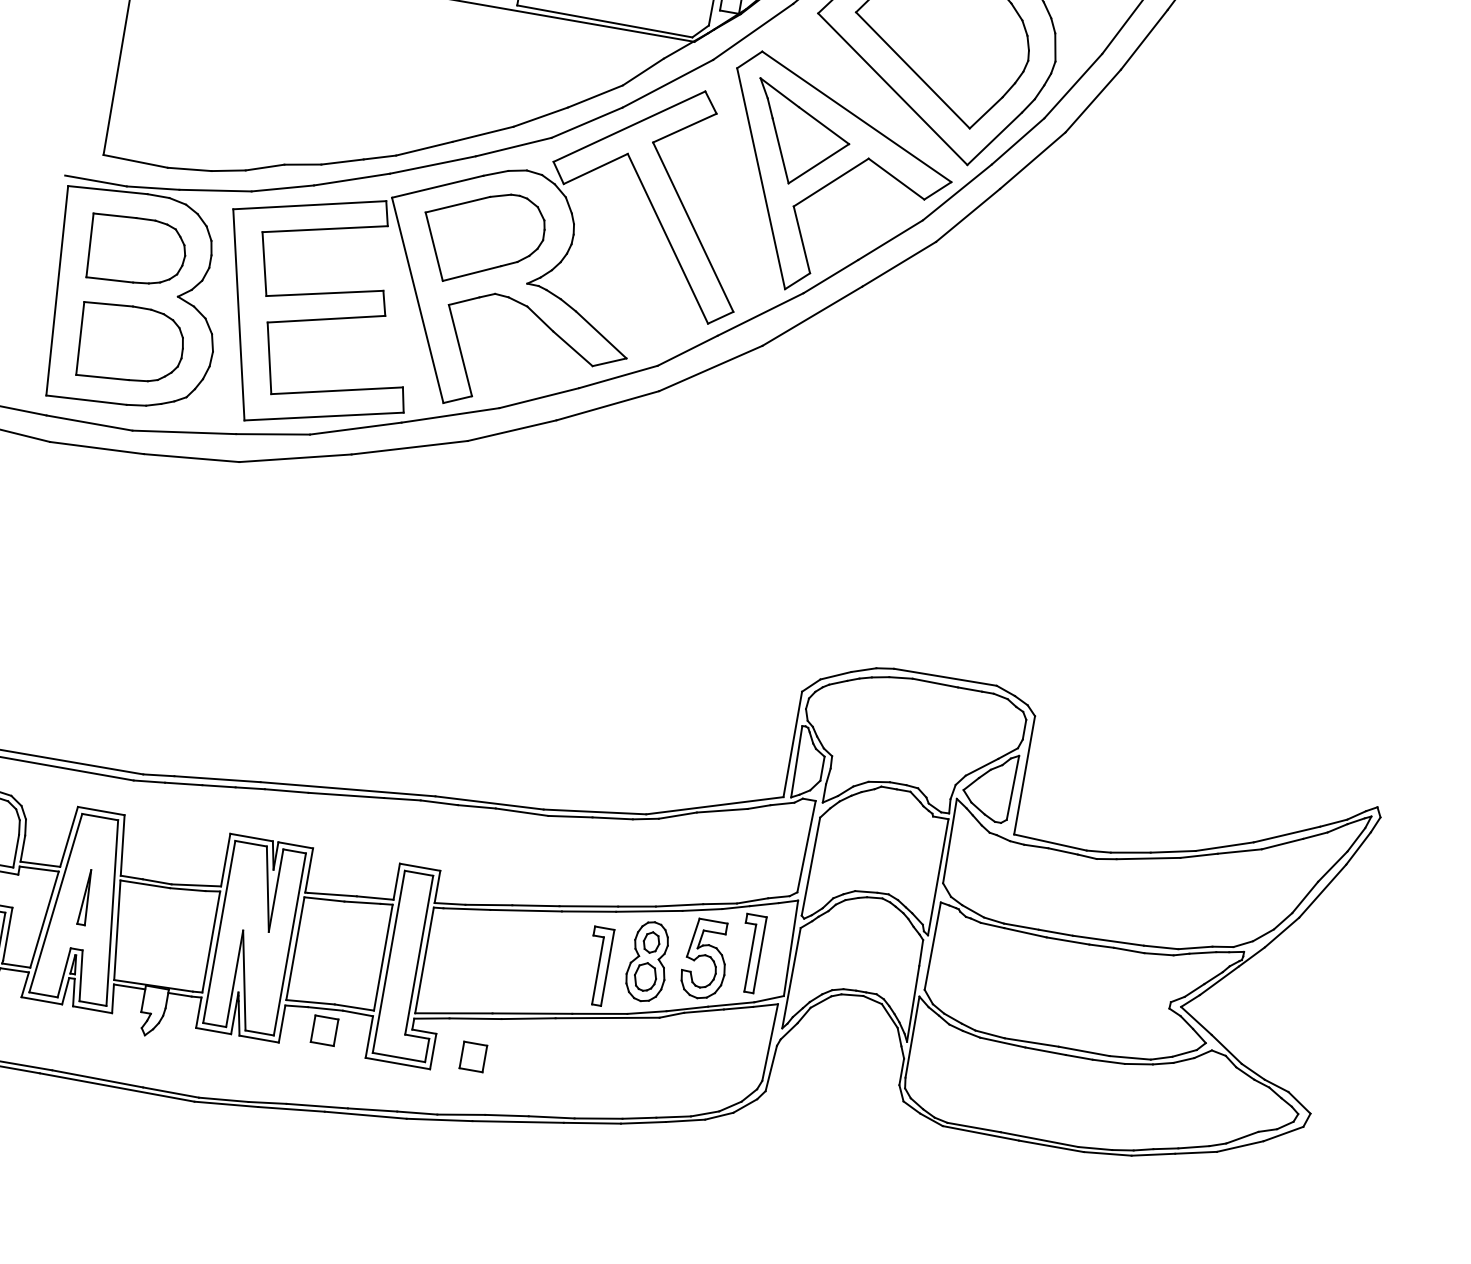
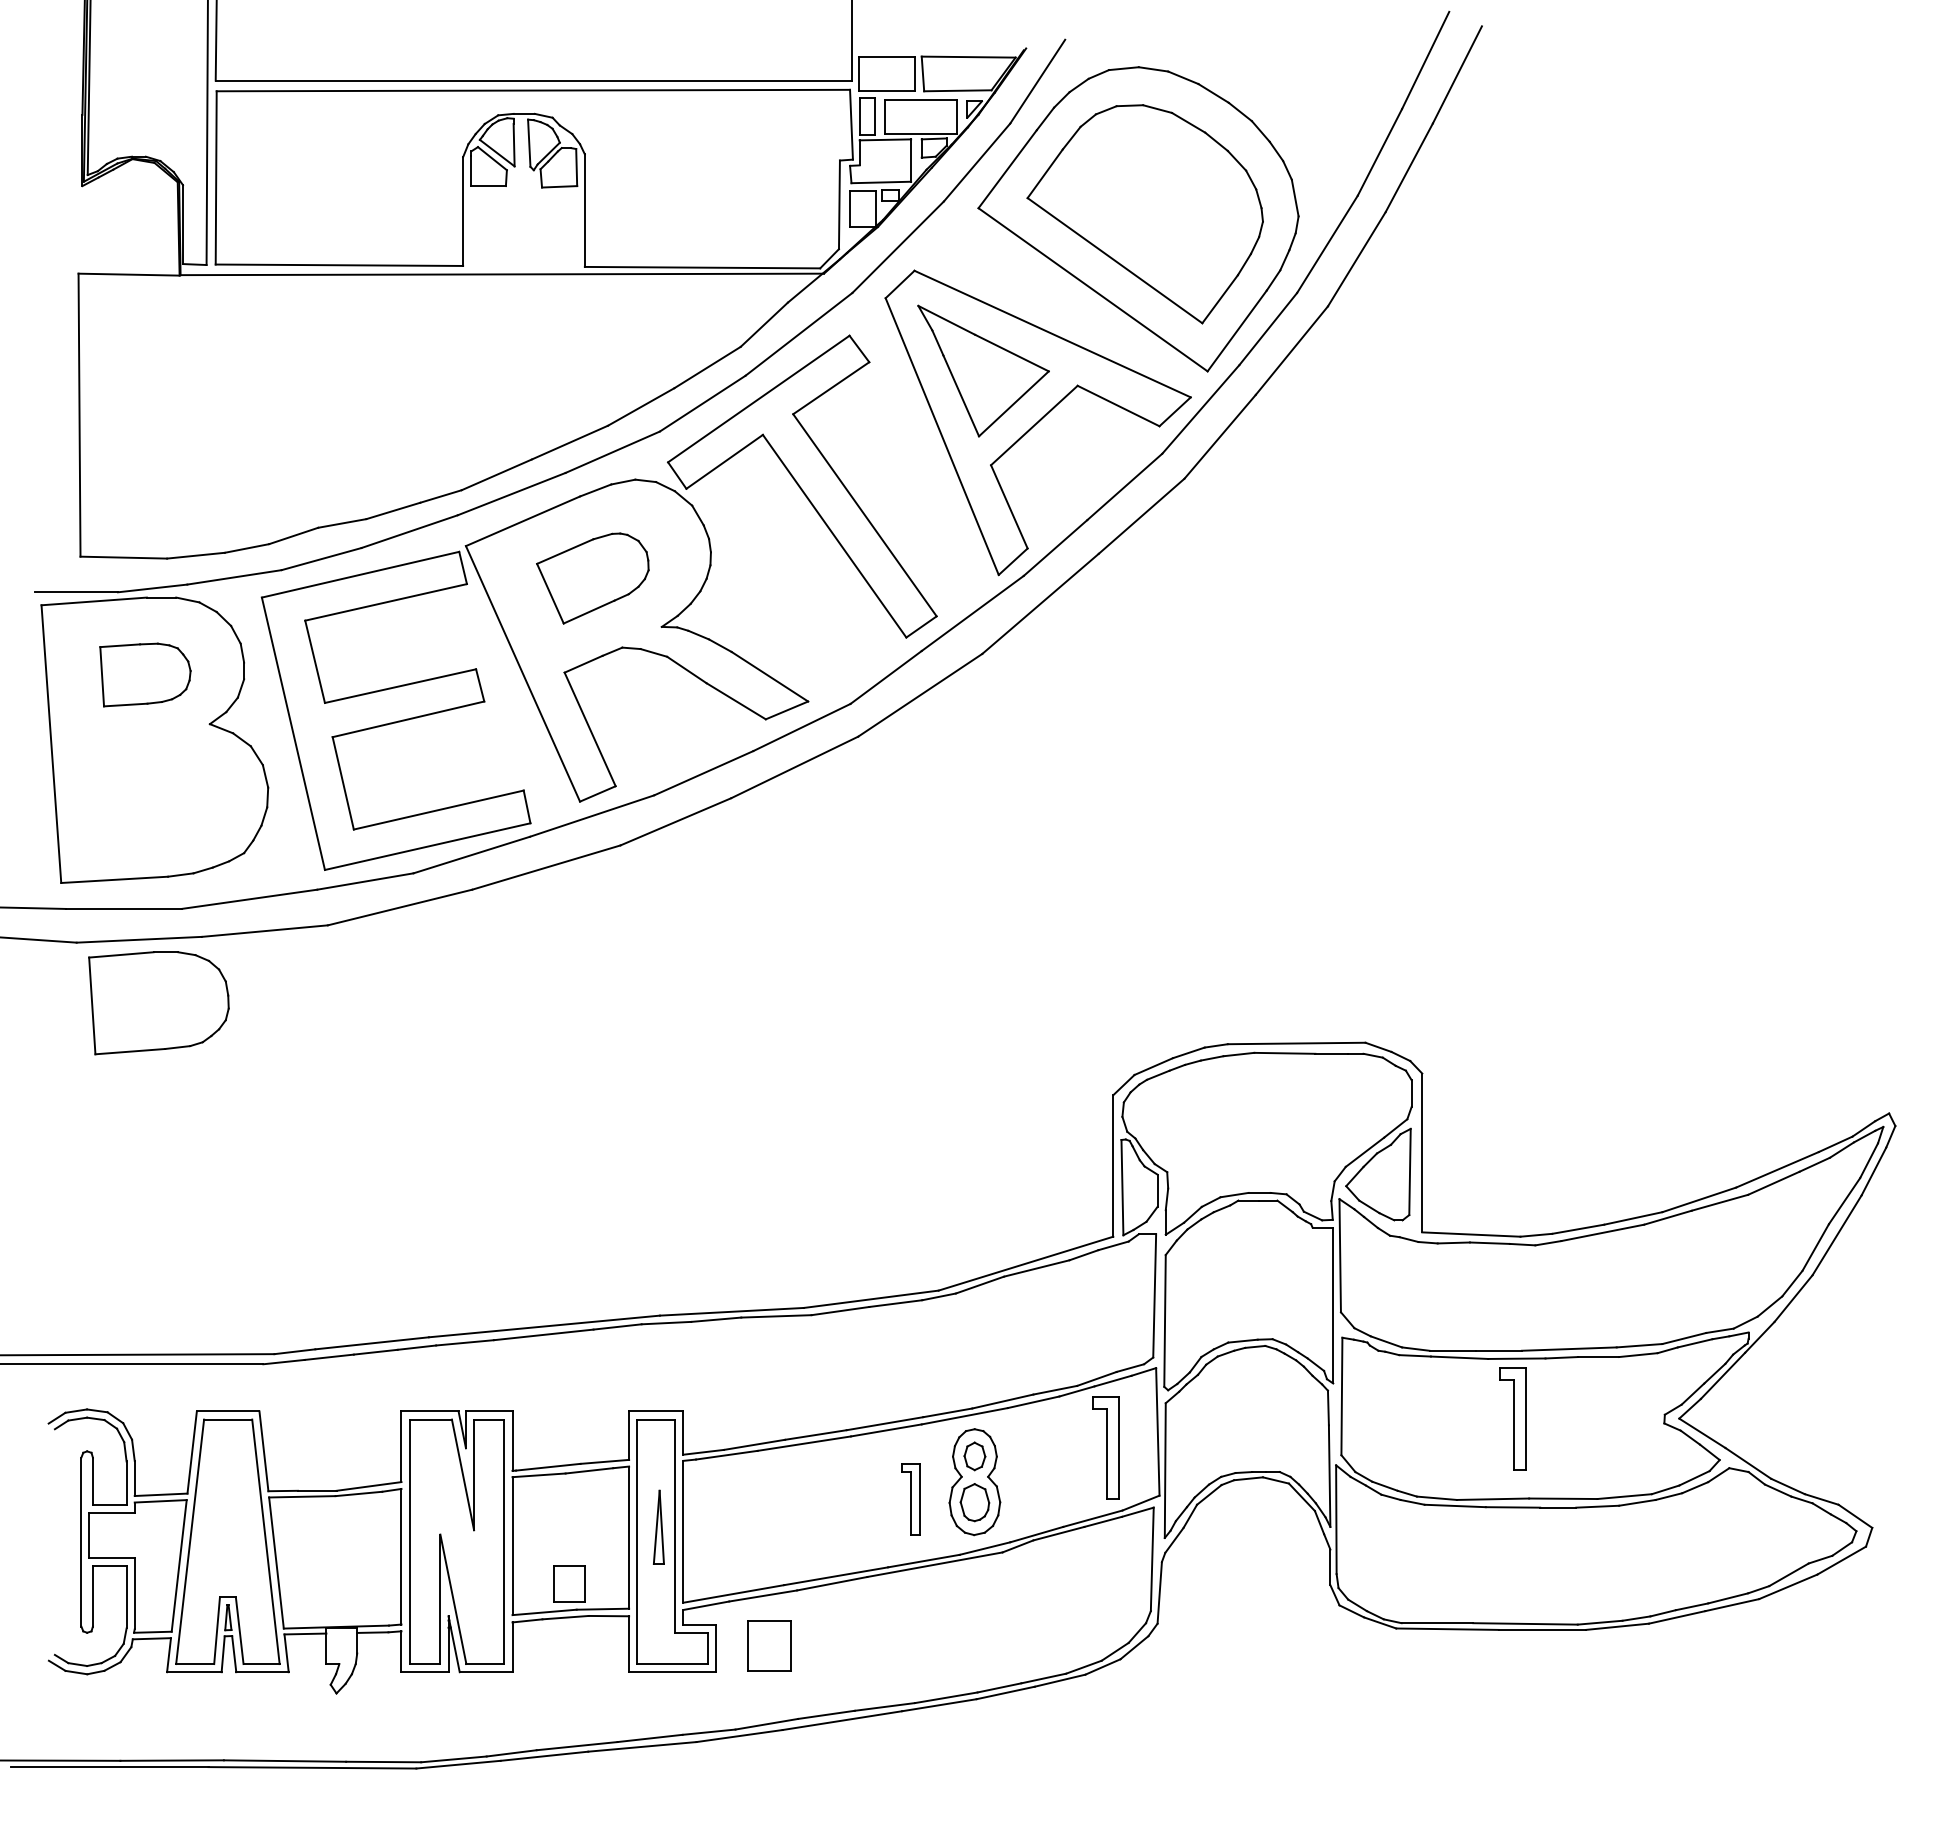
part: (482, 238) -> (592, 578), size x0.7
part: (136, 251) -> (145, 674), size x0.7
part: (129, 345) -> (158, 1003), moved
part: (85, 896) -> (658, 1526), moved
part: (705, 959) -> (1048, 1466), removed
part: (597, 966) -> (910, 1499), size x0.7
part: (1056, 984) -> (1512, 1418), added
part: (324, 1030) -> (569, 1583), moved
part: (473, 1056) -> (769, 1645), size x1.4

